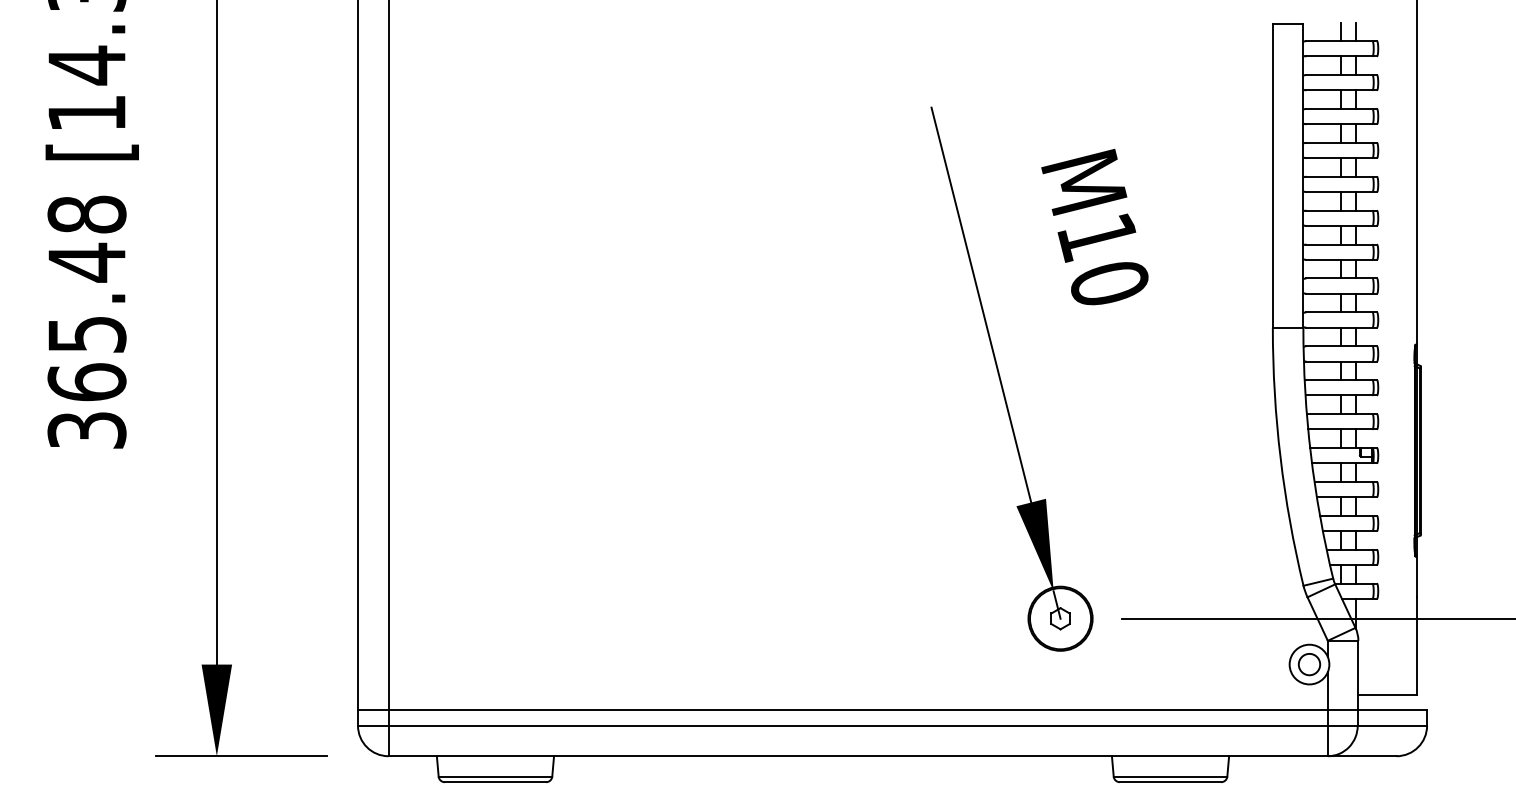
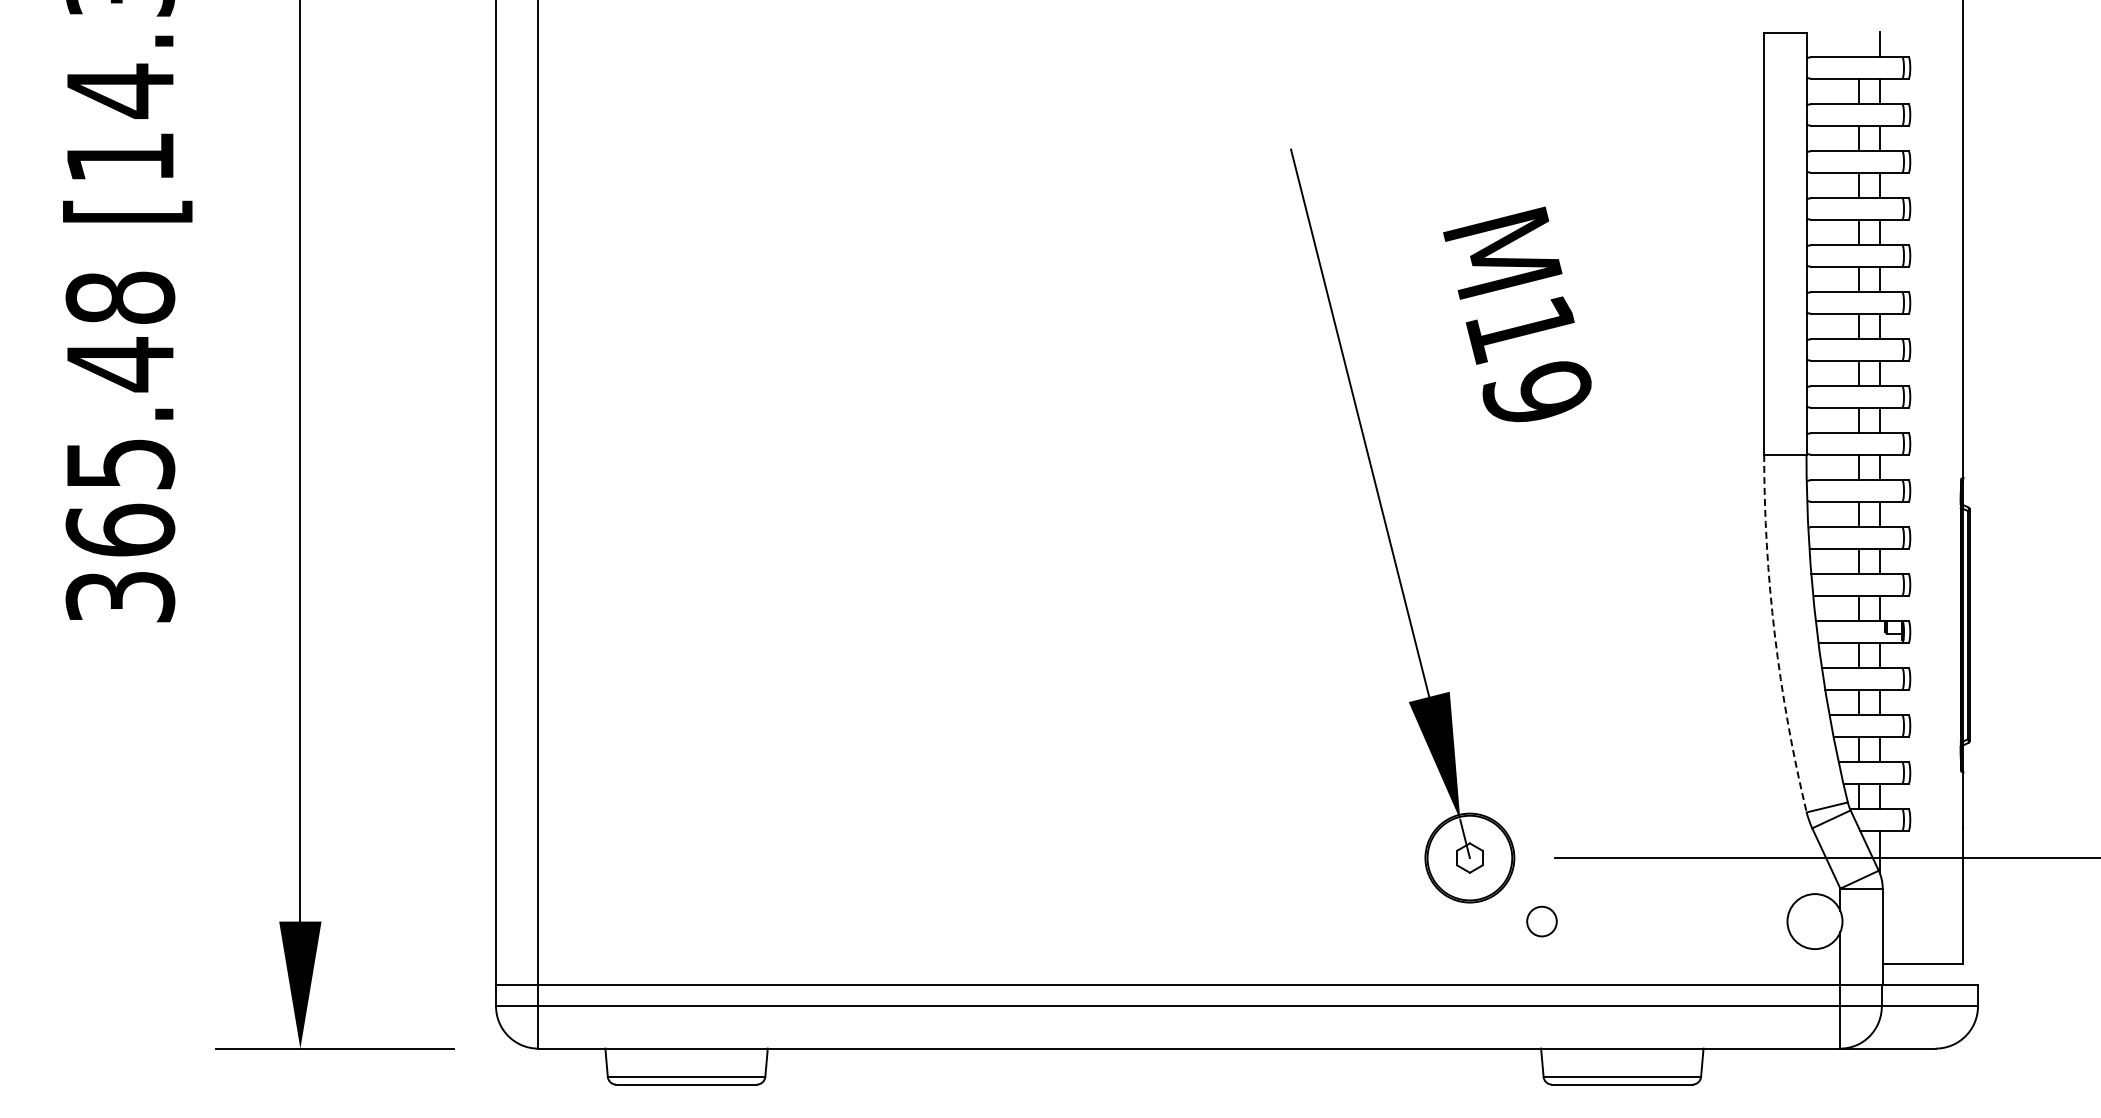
line: (1340, 31) -> (1858, 44), removed
text: (1108, 282) -> (1536, 392), M10 -> M19
arc: (1280, 457) -> (1774, 634), solid -> dashed
circle: (1309, 664) -> (1541, 921), moved

